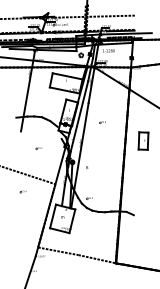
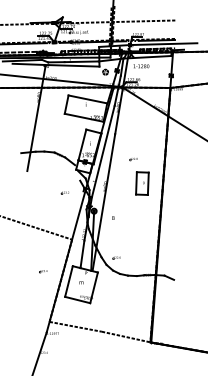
part: (143, 140) -> (142, 182), moved
part: (38, 148) -> (64, 193), moved
part: (22, 191) -> (42, 271), moved

